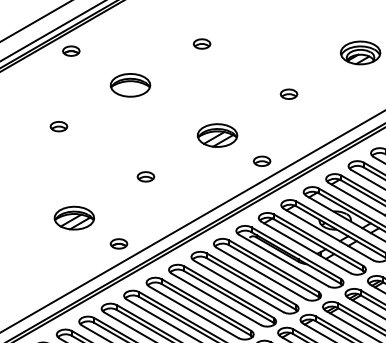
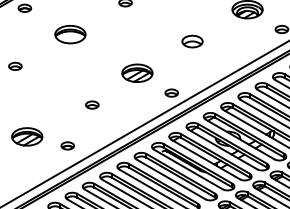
part: (288, 93) -> (192, 40), size x1.6
part: (145, 176) -> (91, 104), moved
part: (118, 243) -> (67, 145), moved

